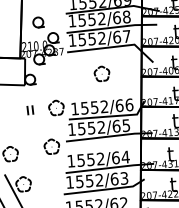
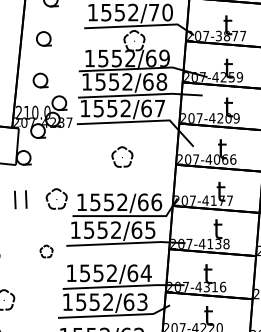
part: (30, 110) -> (20, 199), size x1.6
part: (51, 146) -> (46, 251), size x0.6

